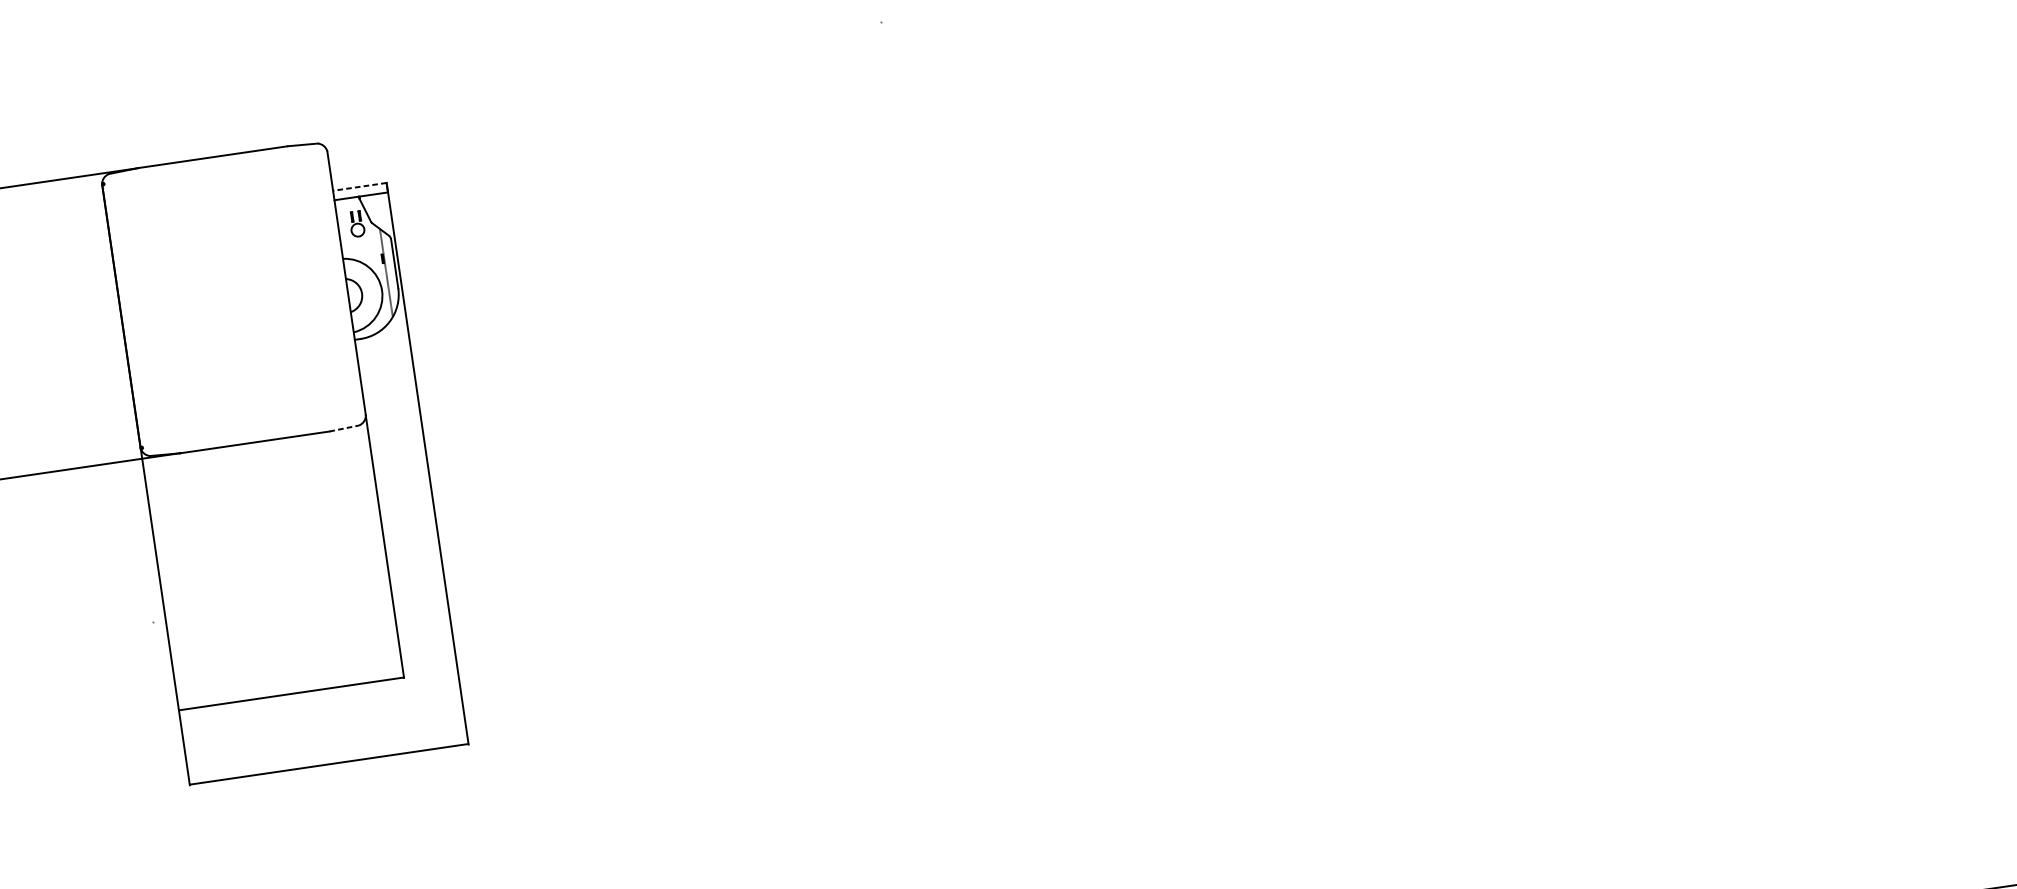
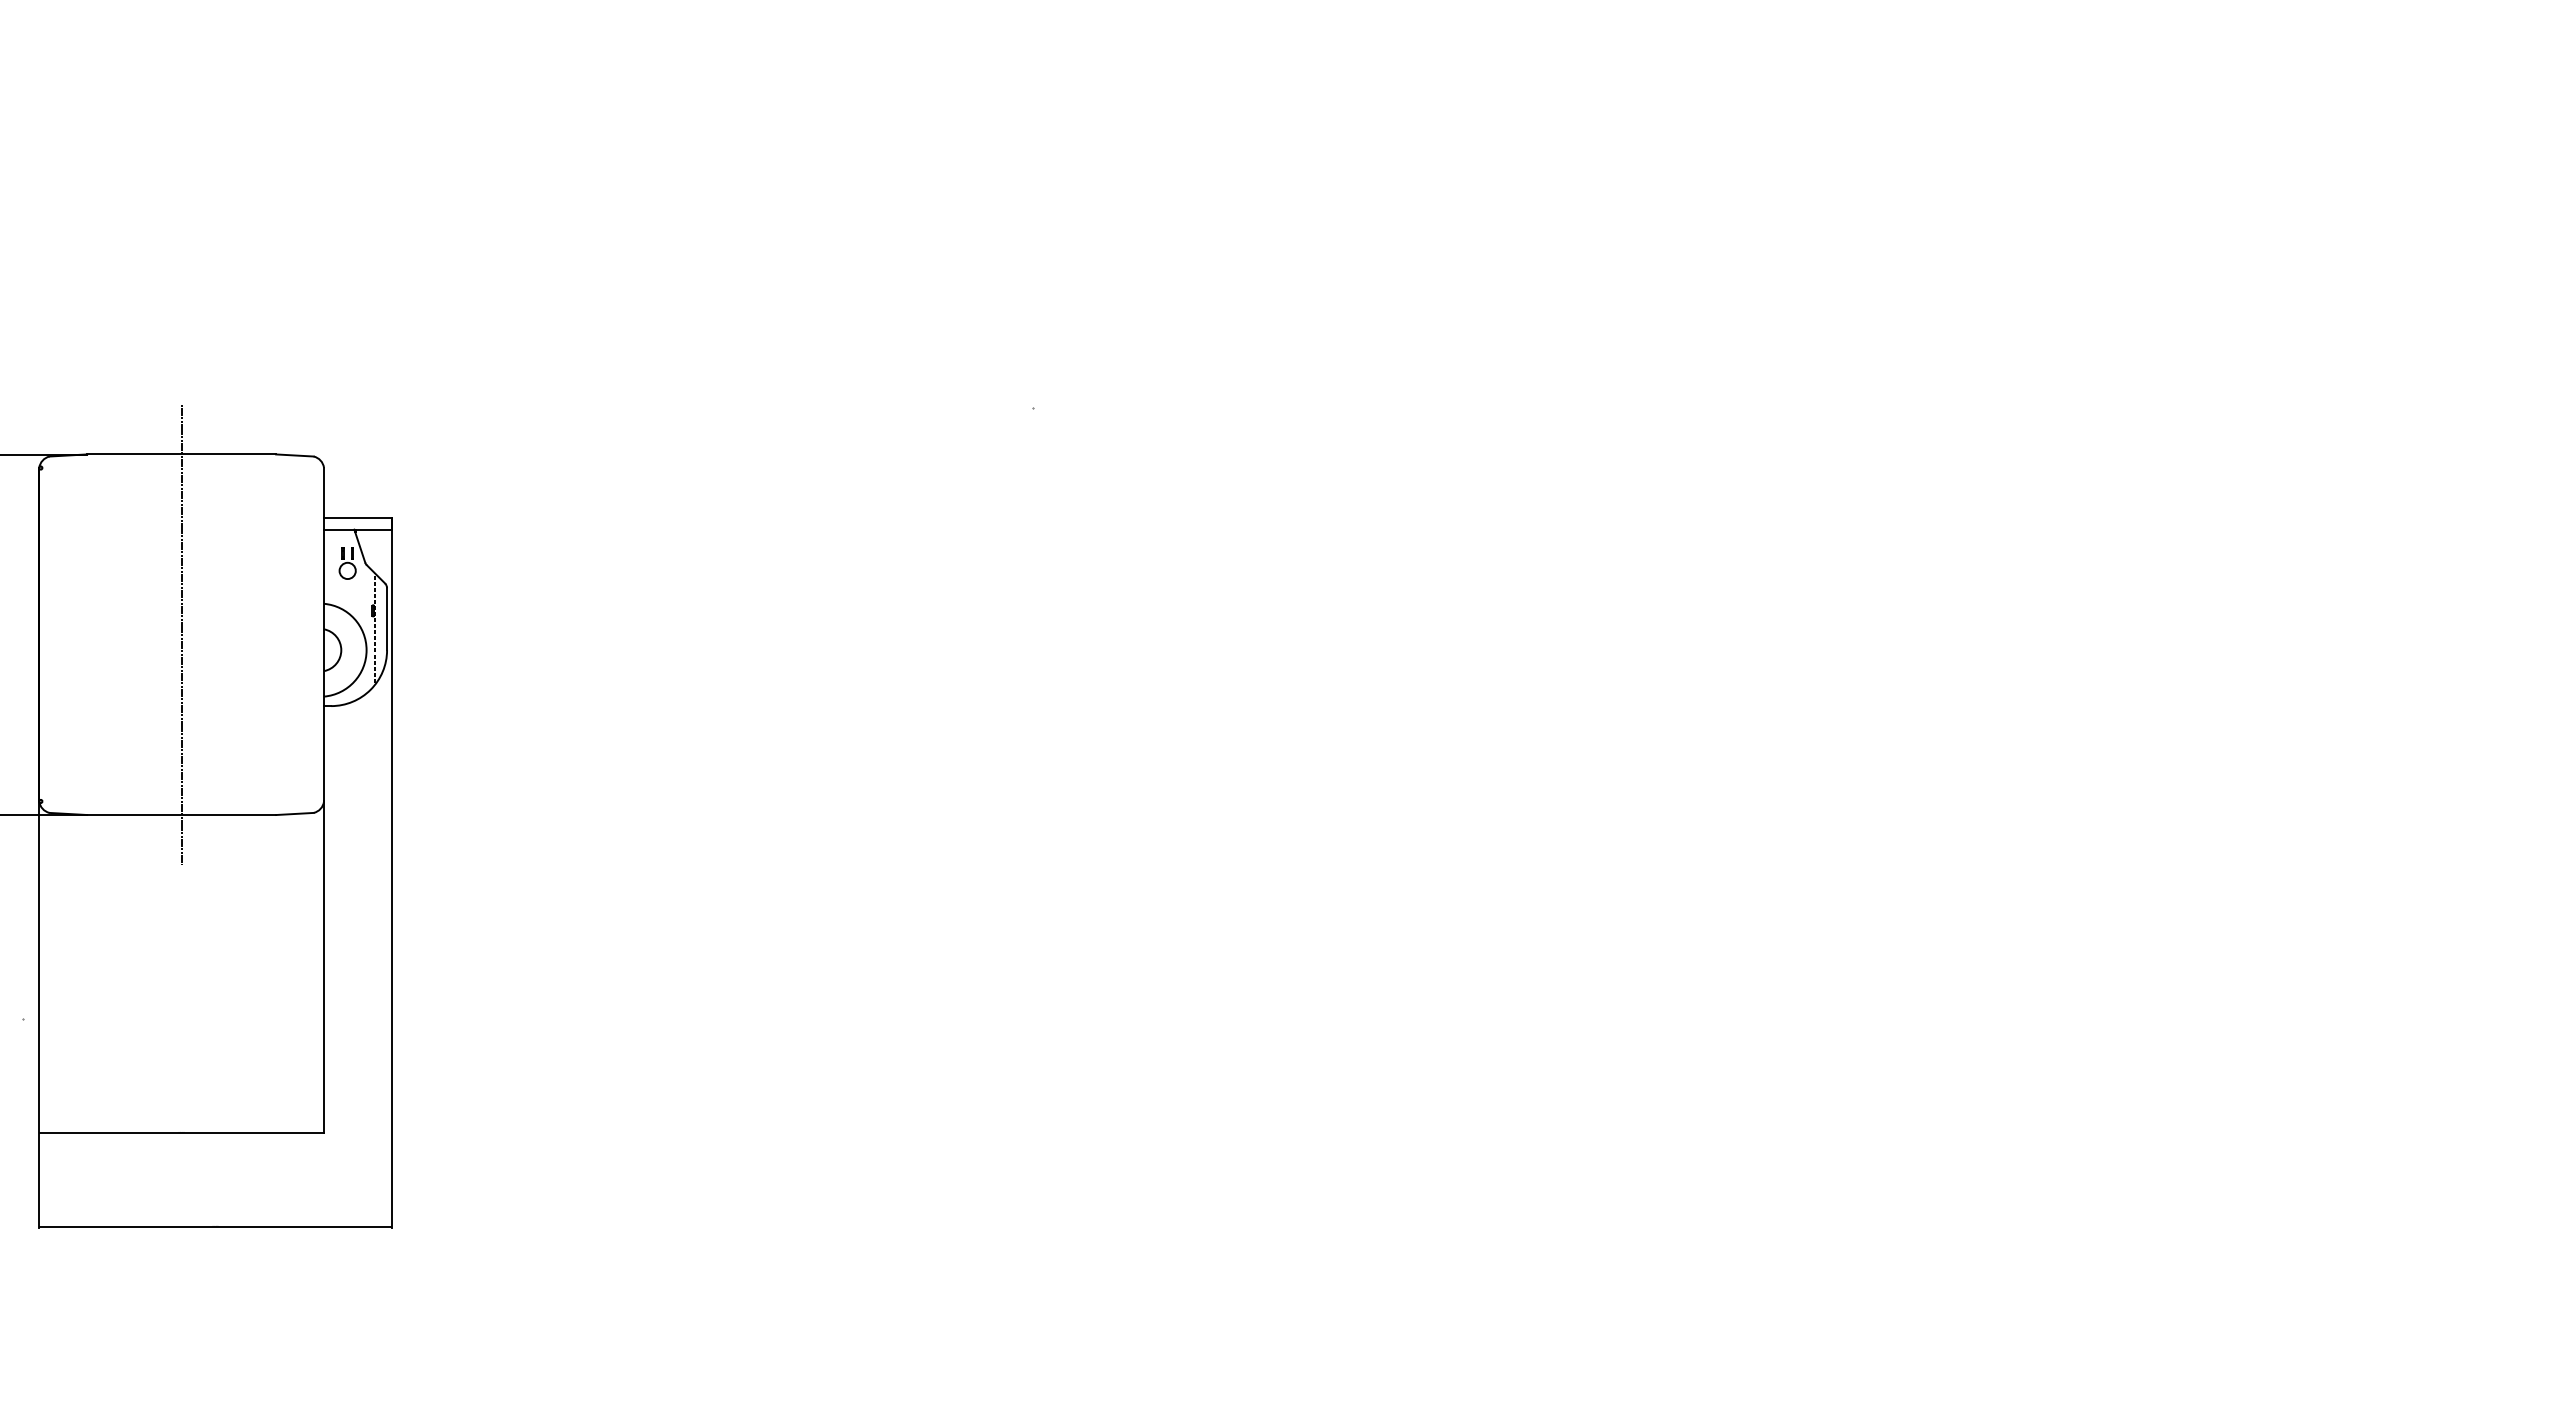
line: (359, 186) -> (357, 517), dashed -> solid
line: (233, 299) -> (181, 634), added
line: (343, 428) -> (294, 813), dashed -> solid

